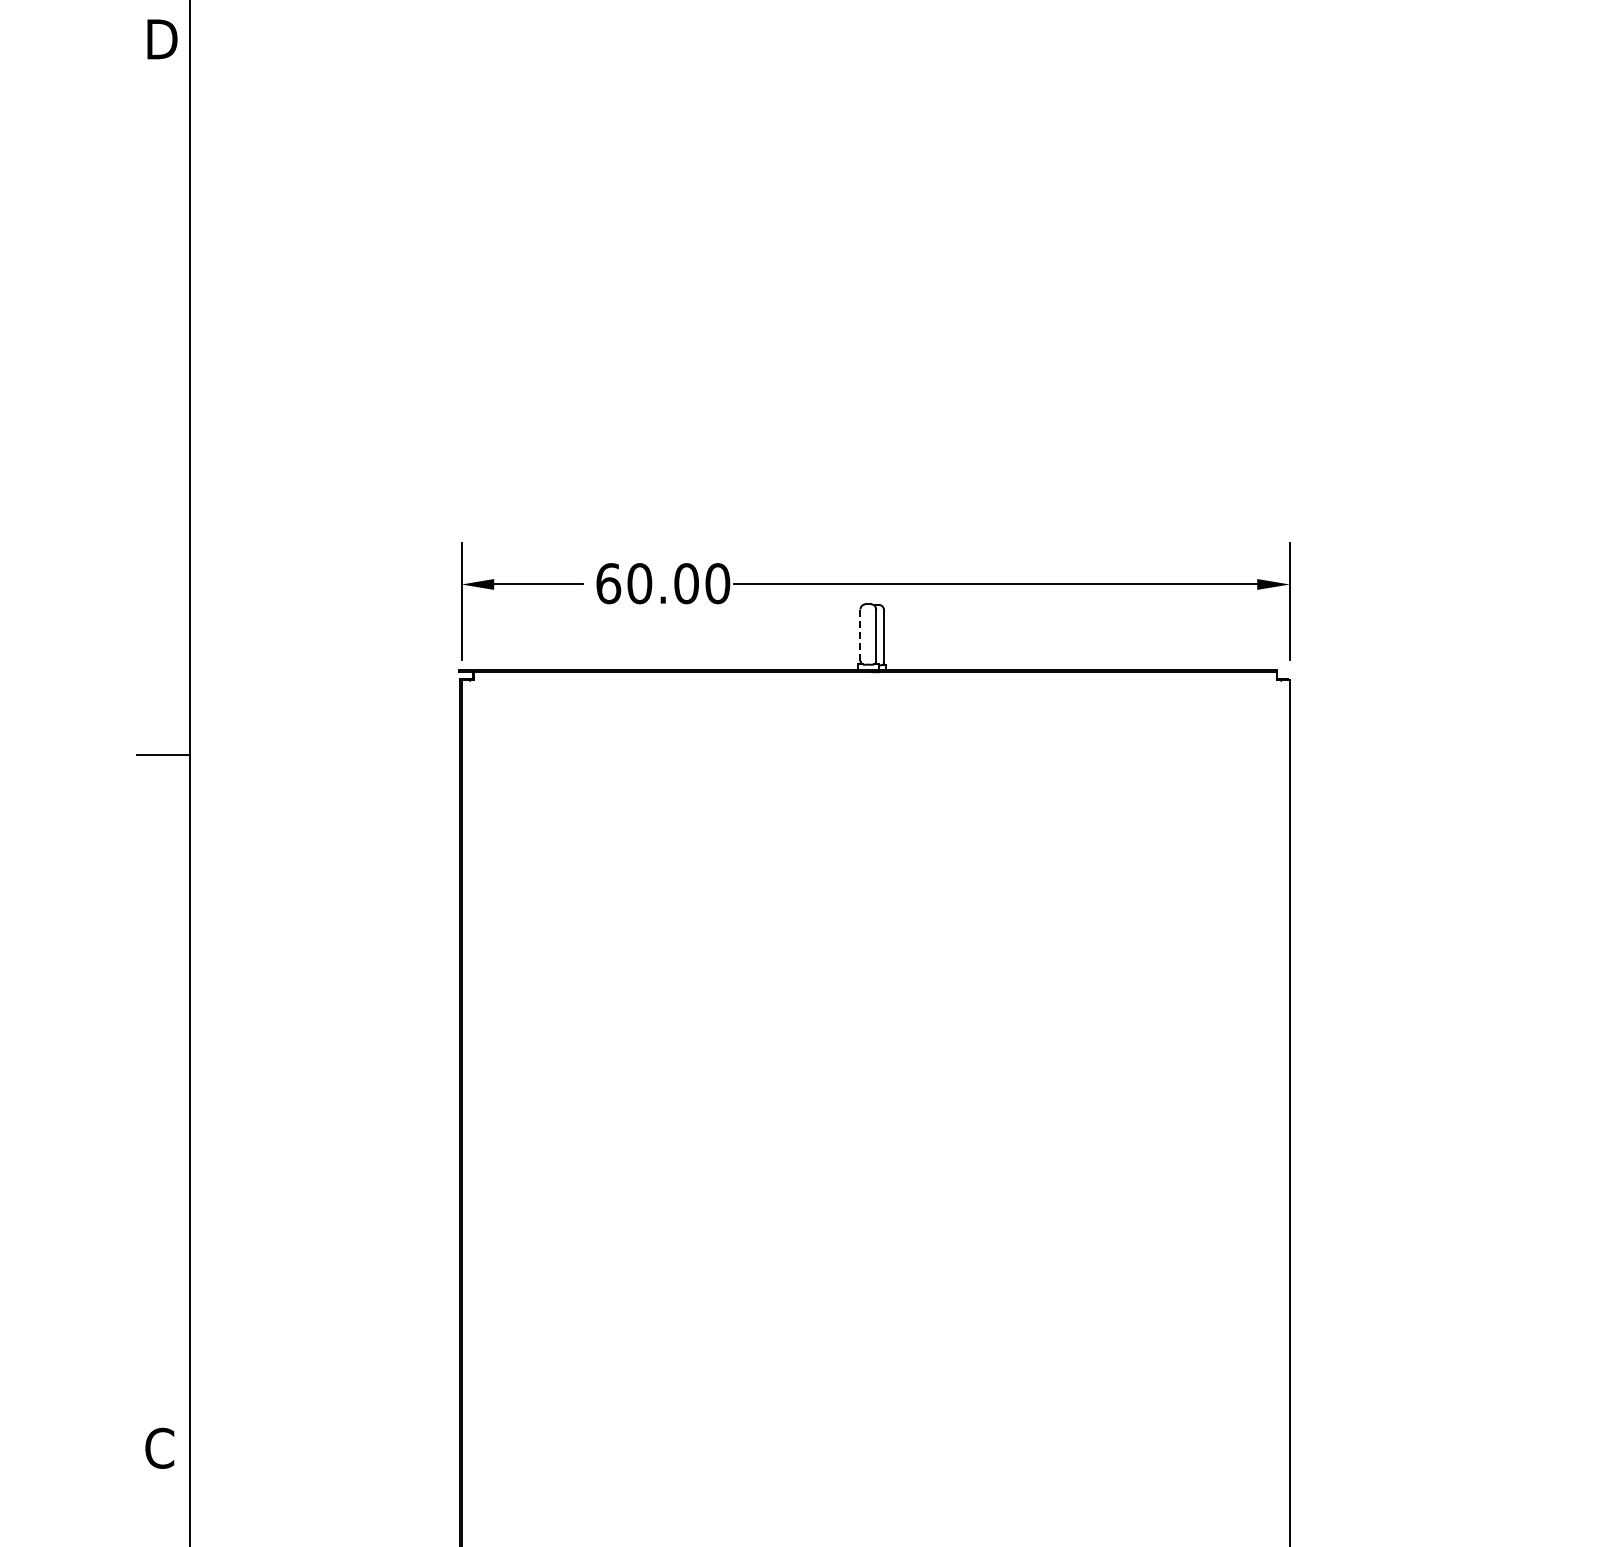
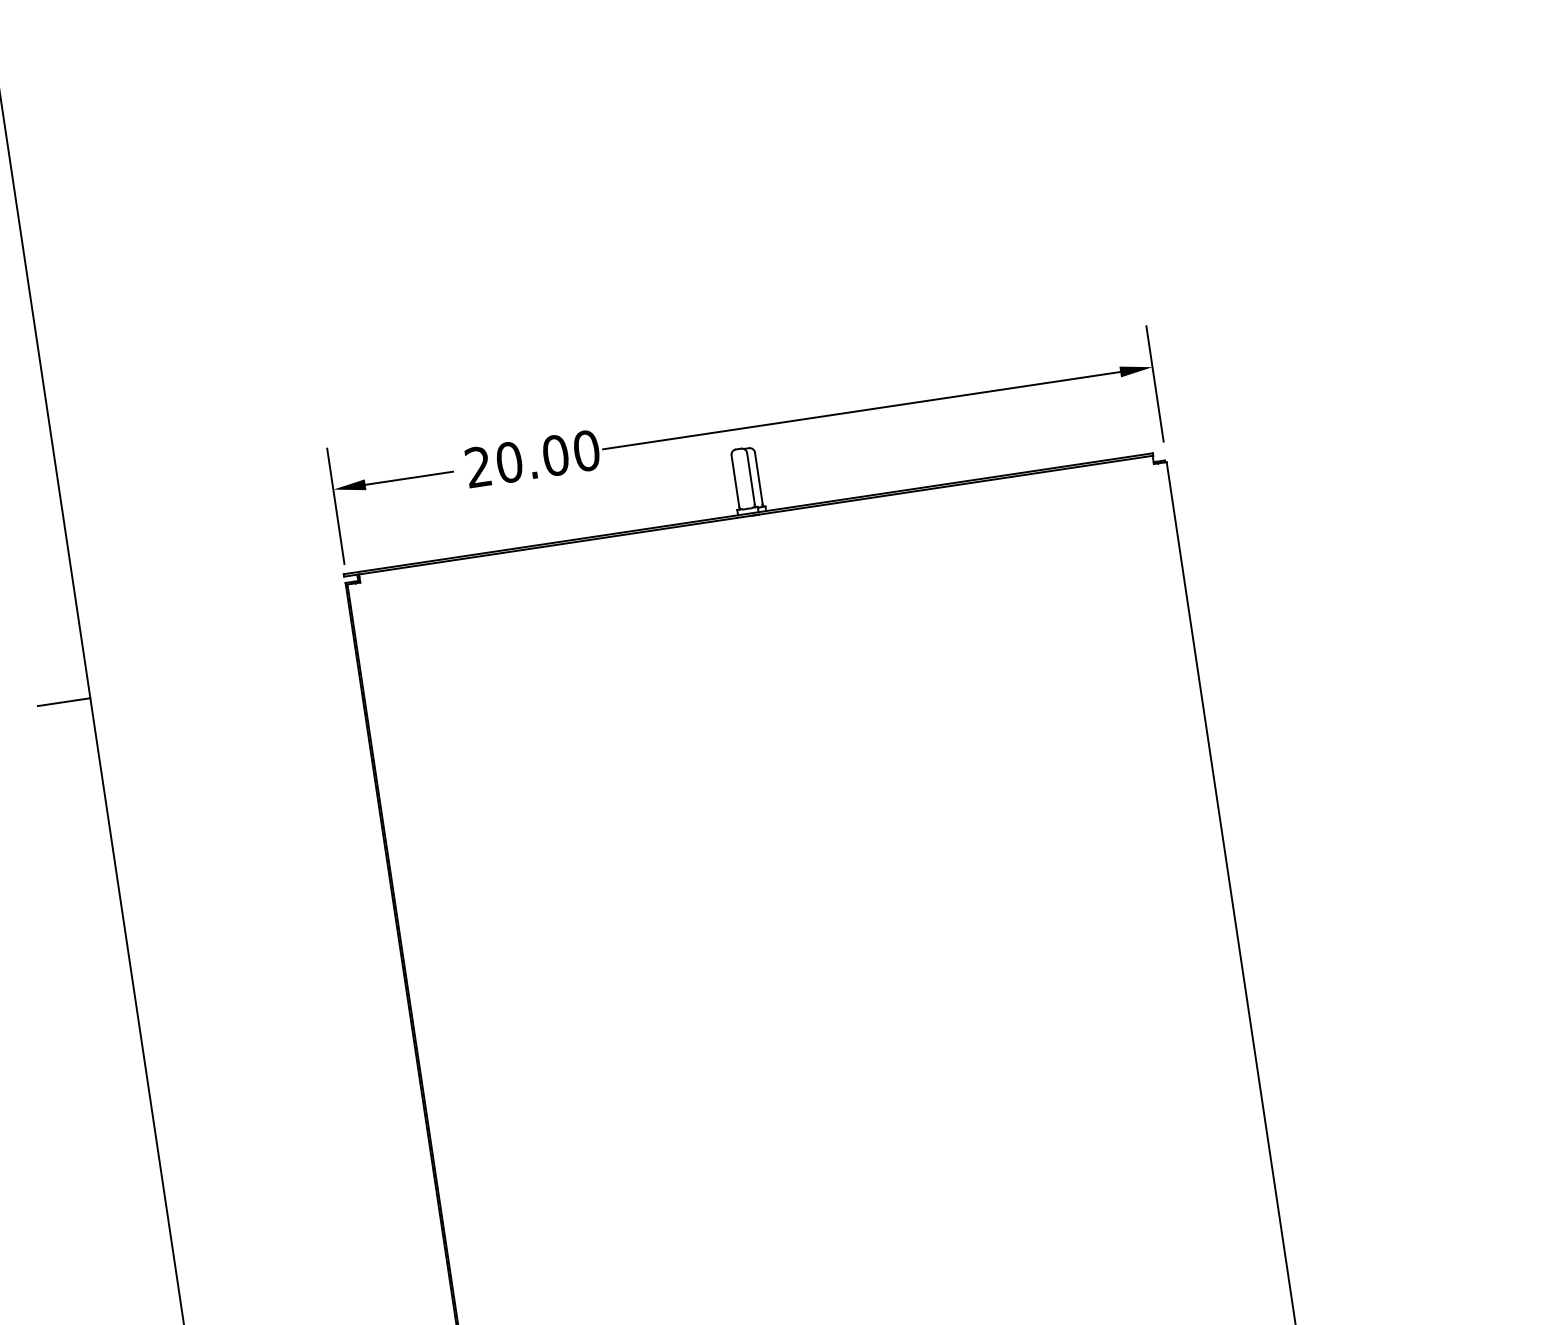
text: (608, 583) -> (478, 466), 60.00 -> 20.00
line: (860, 635) -> (735, 481), dashed -> solid

